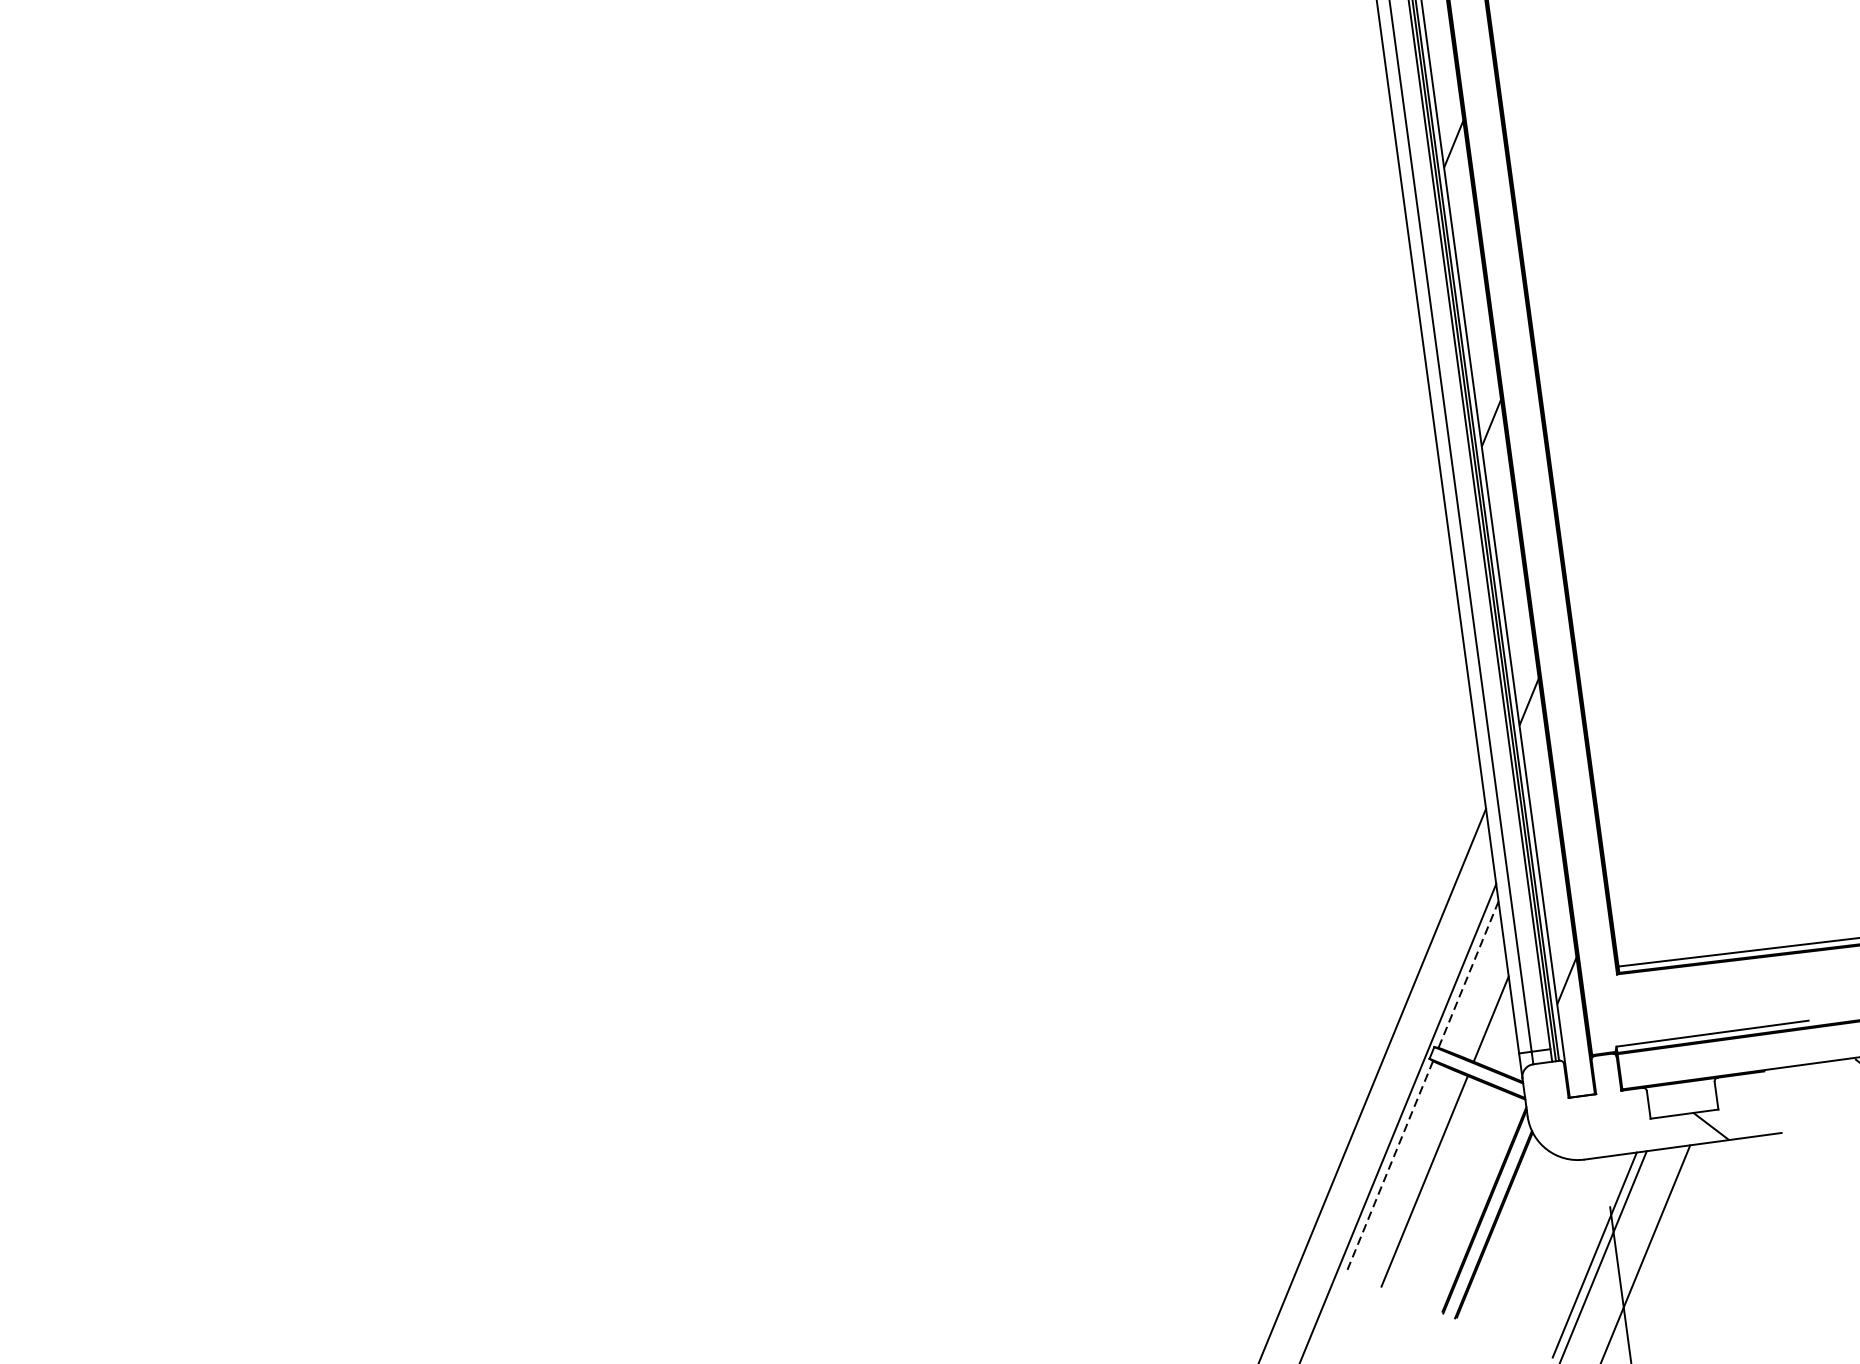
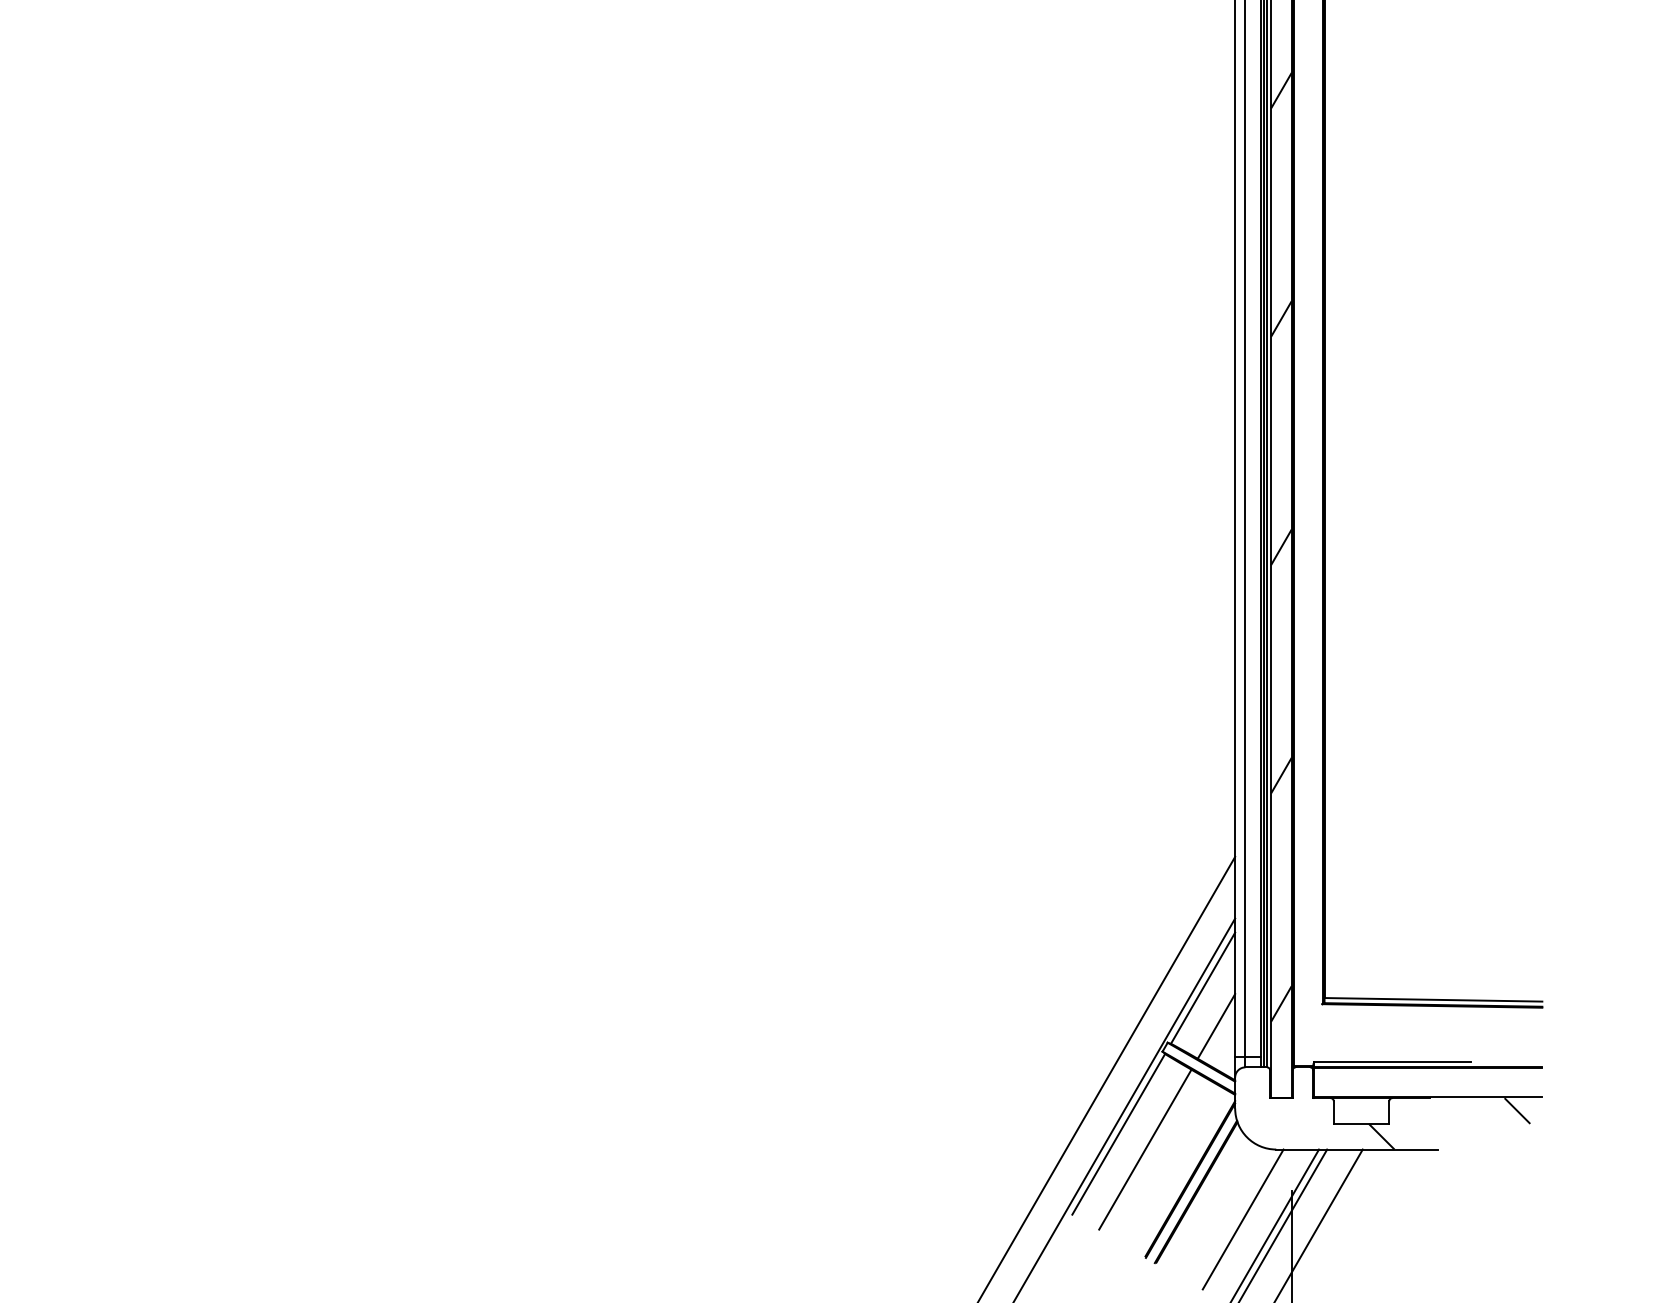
line: (1467, 975) -> (1202, 988), dashed -> solid
line: (1389, 1167) -> (1118, 1134), dashed -> solid
line: (1554, 1250) -> (1242, 1219), added

